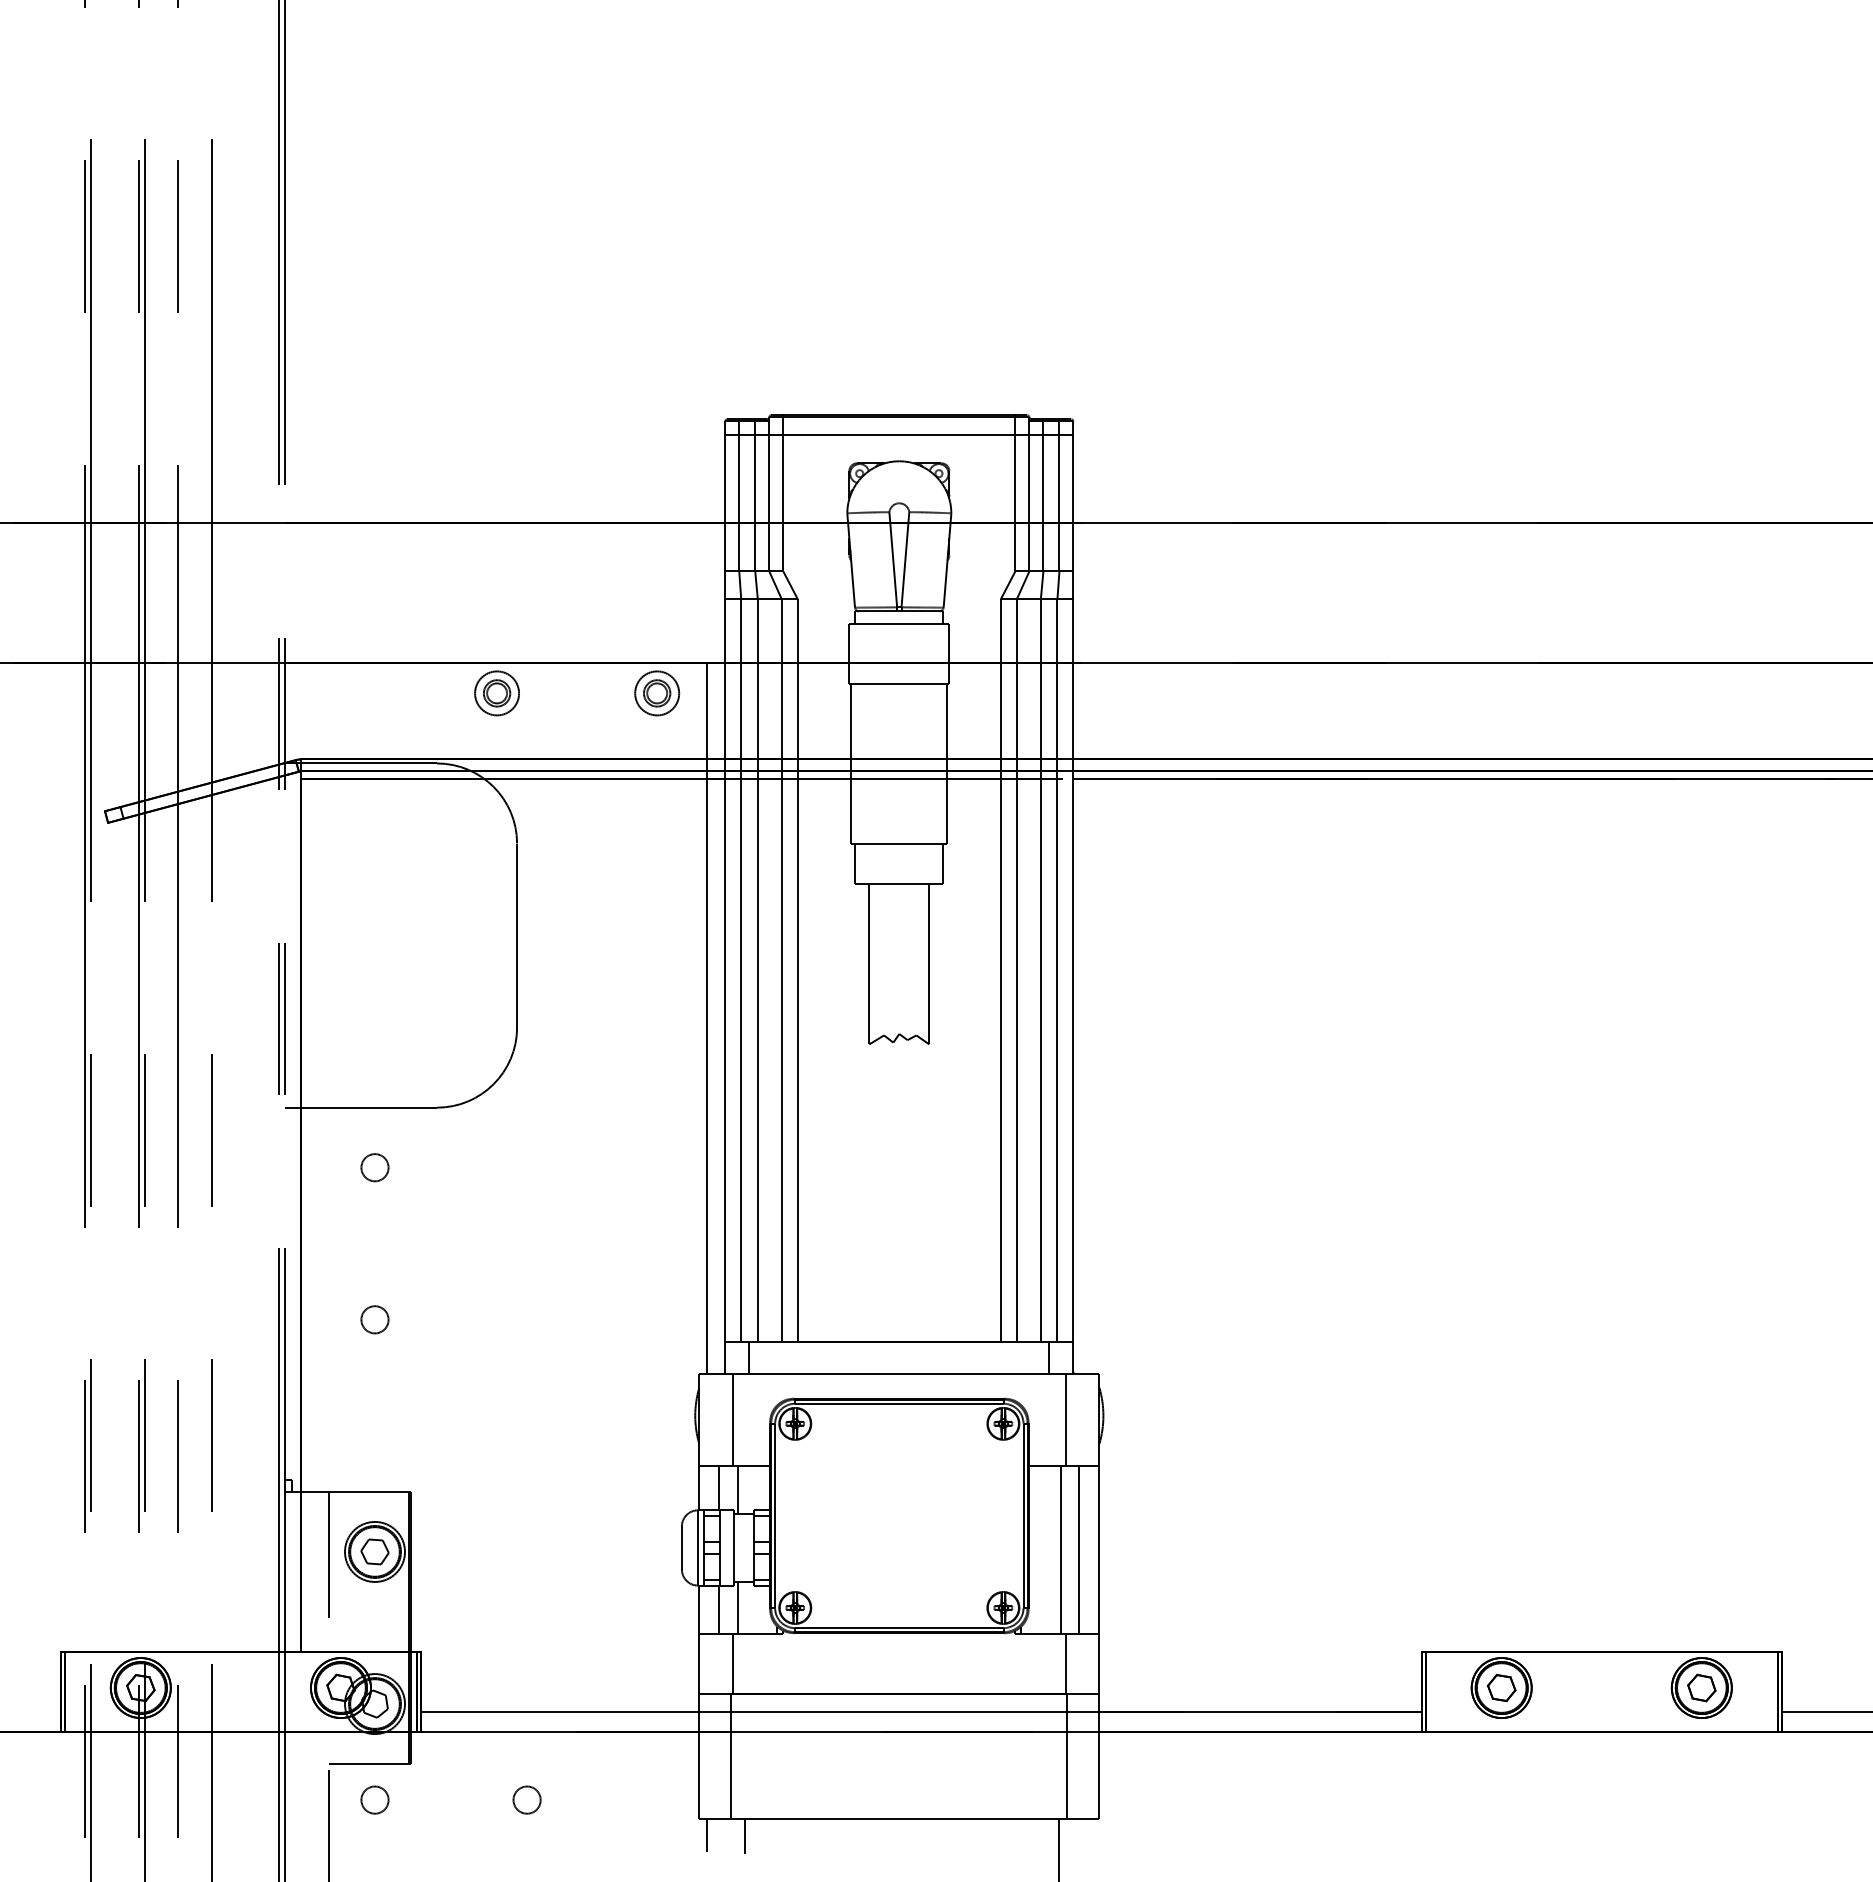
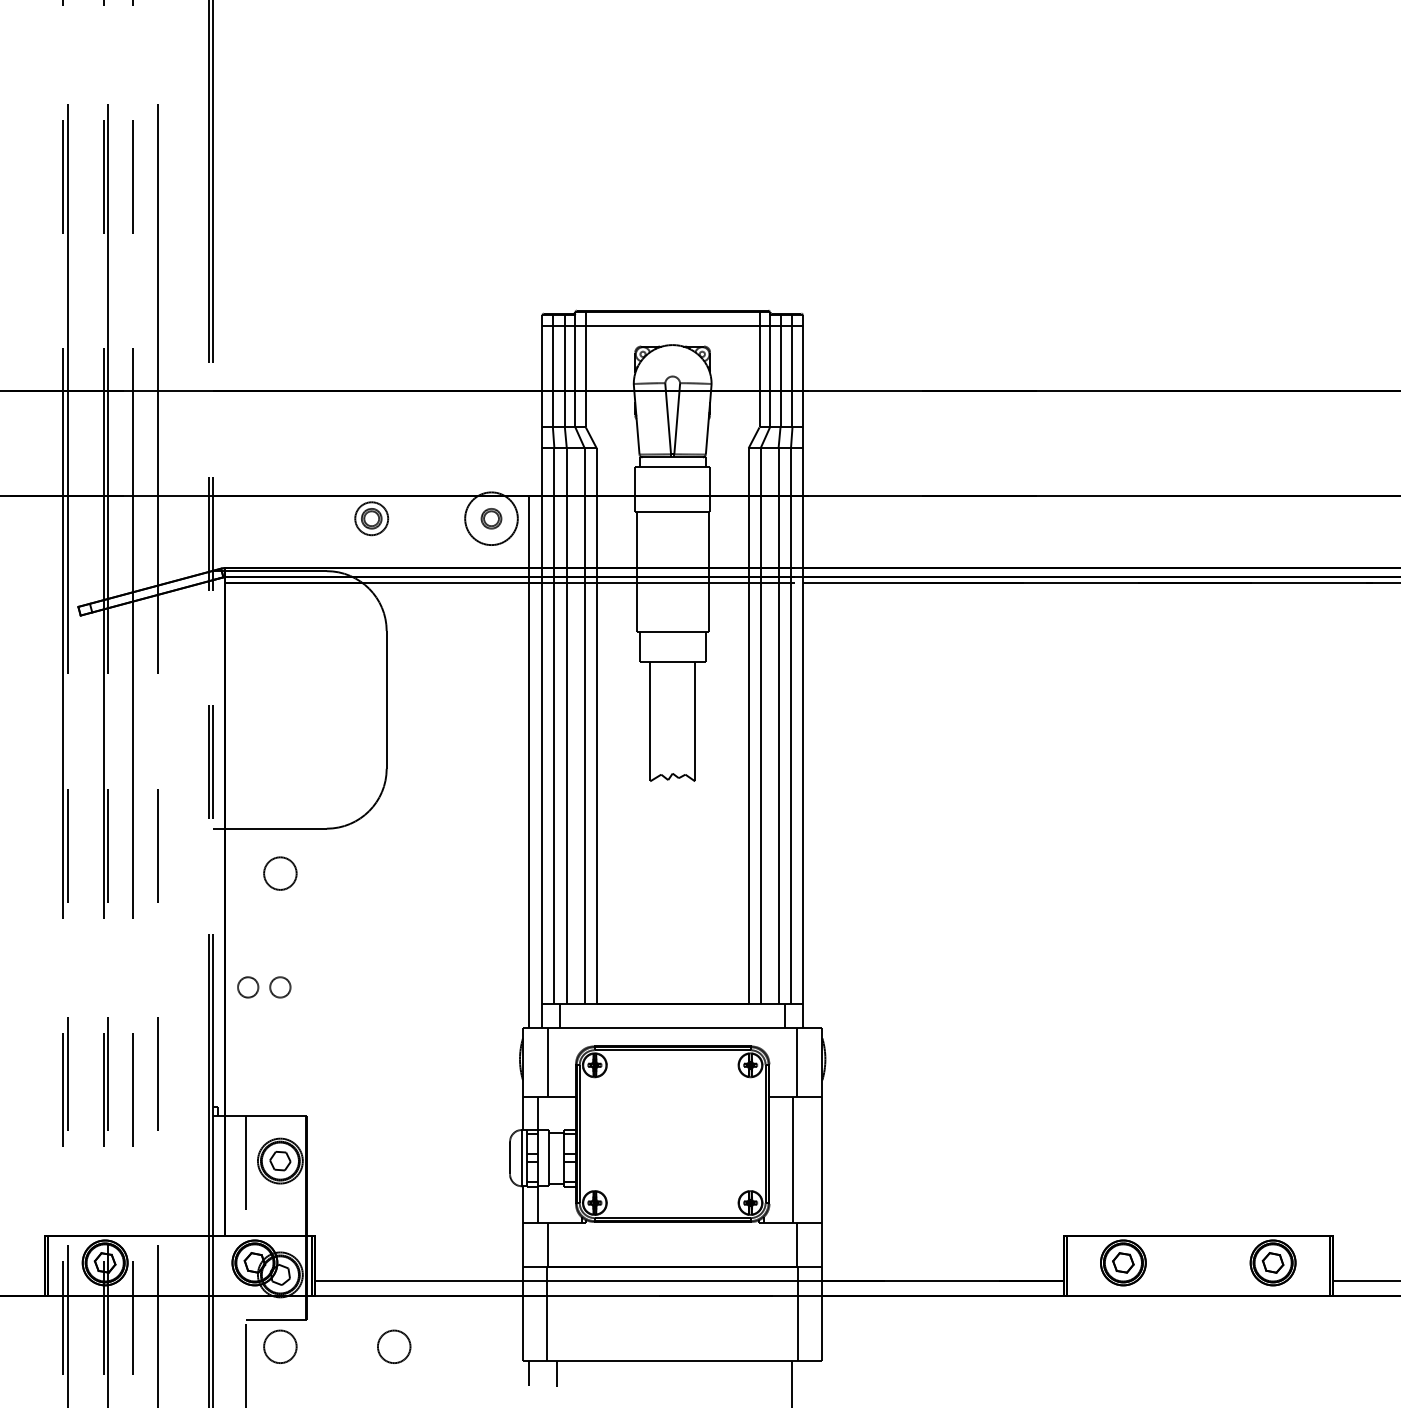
circle: (657, 693) -> (491, 518), size x1.6
circle: (374, 1167) -> (280, 873), size x1.6
circle: (331, 1319) -> (247, 987), added
line: (738, 1489) -> (552, 1114), removed
line: (1079, 1549) -> (807, 1159), removed
line: (738, 1607) -> (552, 1202), removed
circle: (374, 1799) -> (280, 1346), size x1.6
circle: (526, 1799) -> (393, 1346), size x1.6

